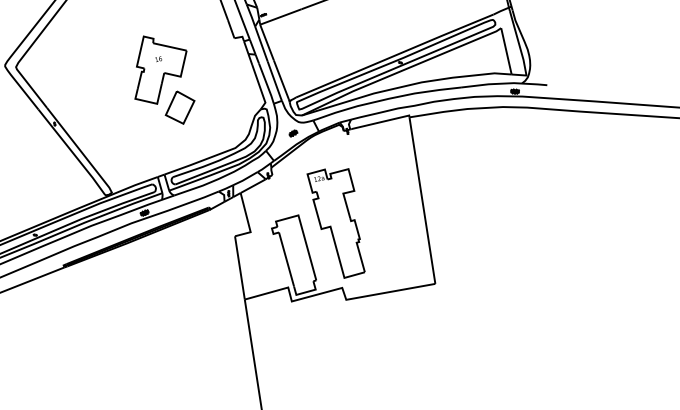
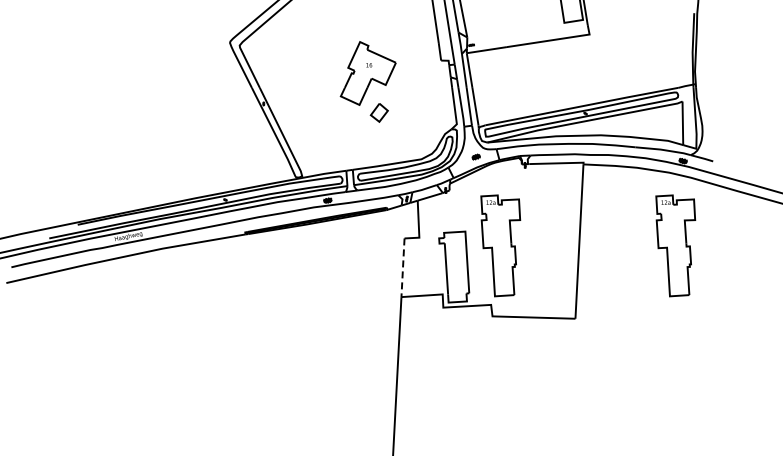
part: (180, 107) -> (379, 112), size x0.6
part: (525, 183) -> (675, 245), added
line: (239, 268) -> (402, 268), solid -> dashed

